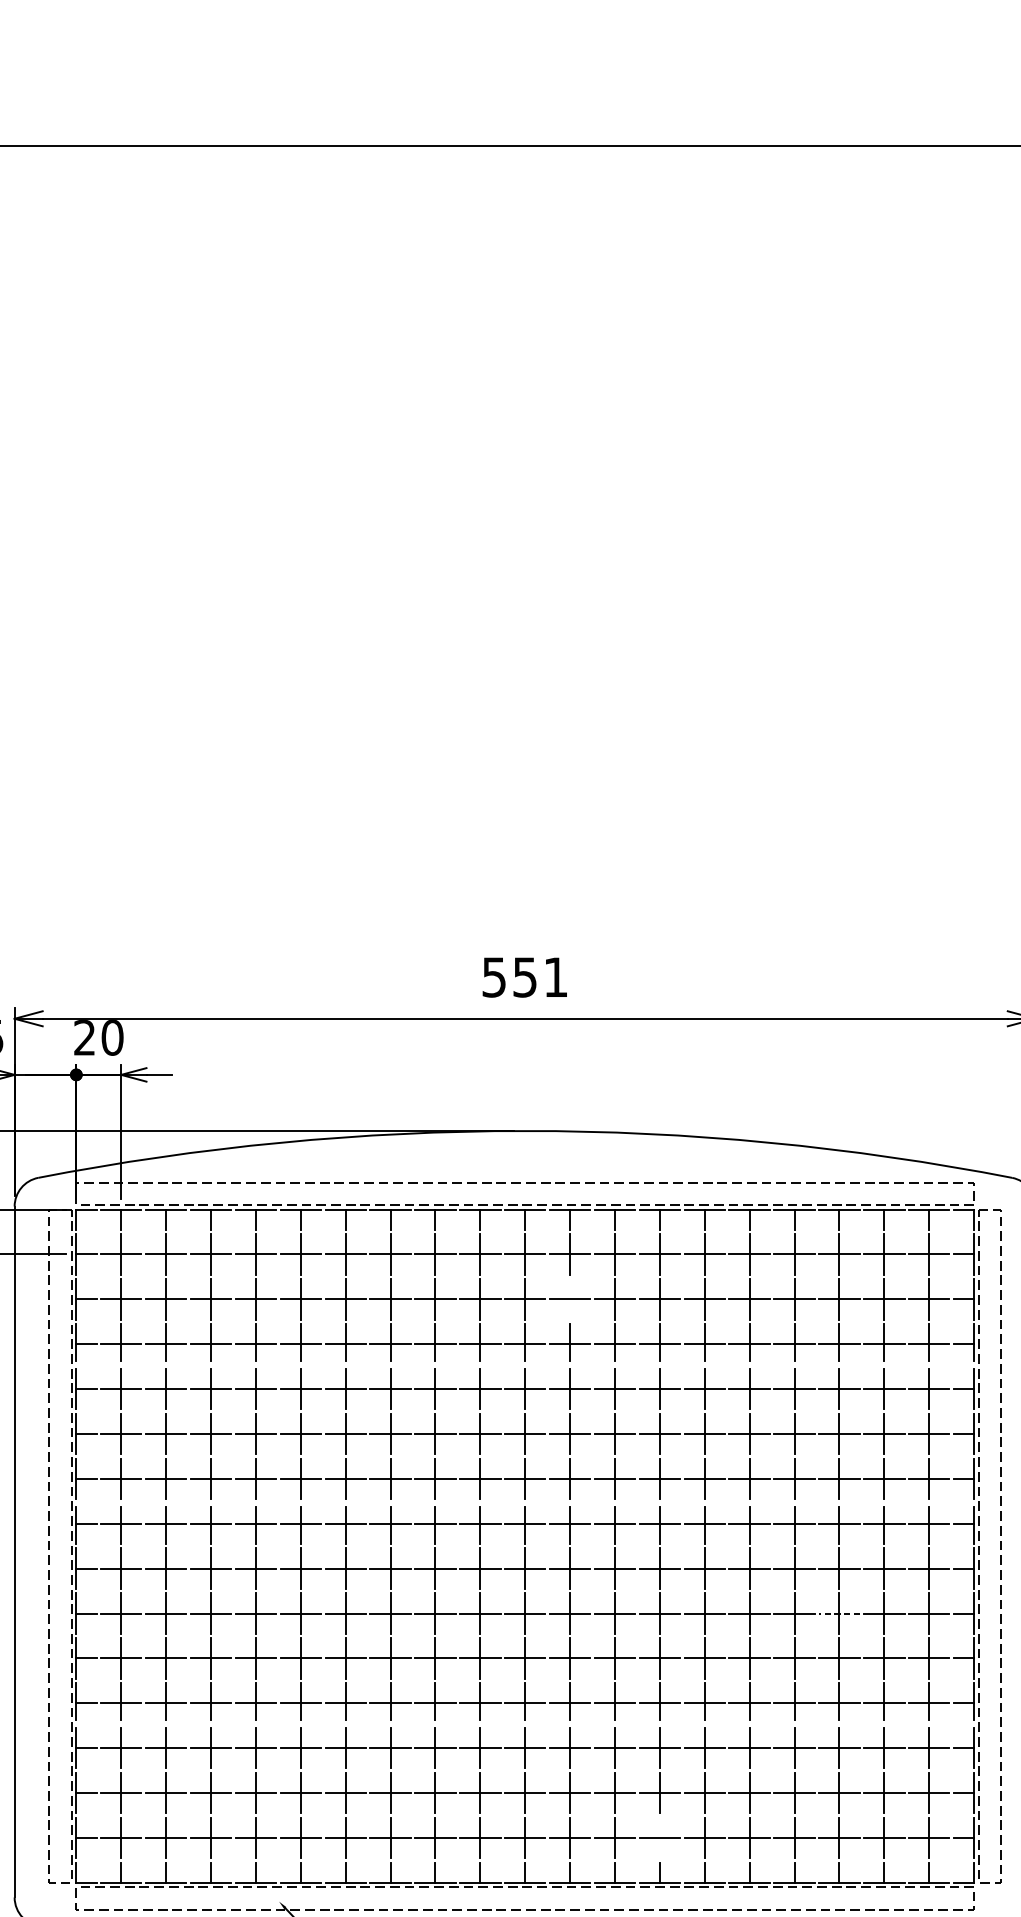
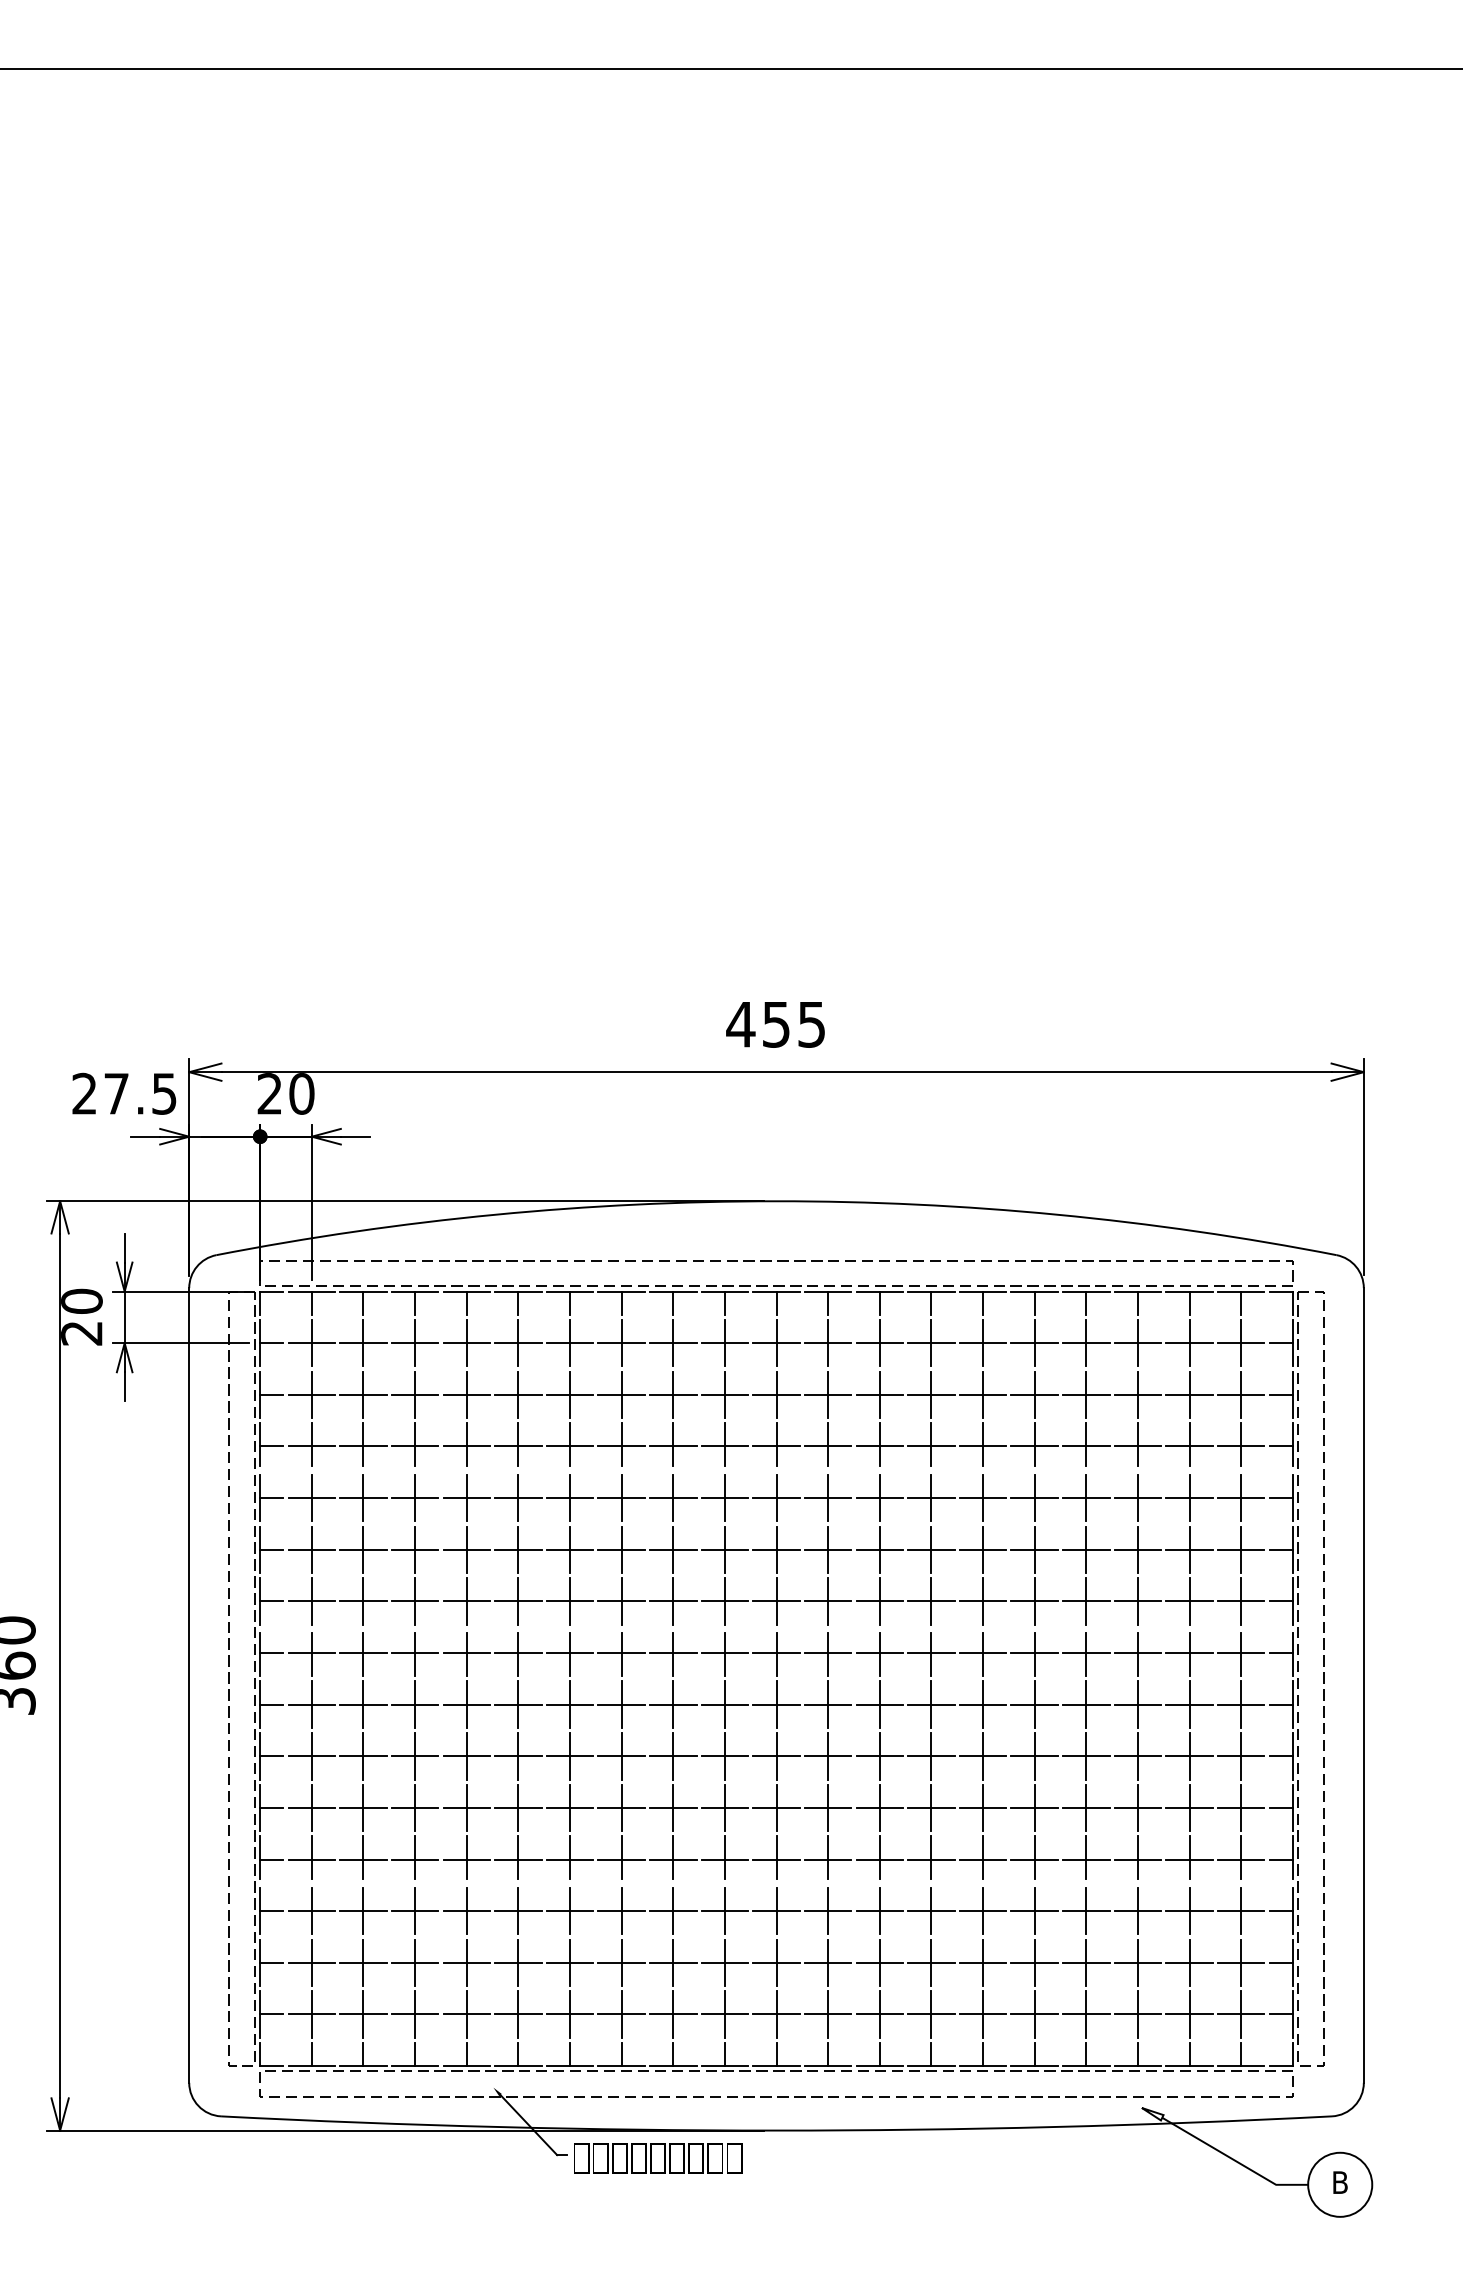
text: (524, 977) -> (775, 1024), 551 -> 455
line: (570, 1299) -> (828, 1394), added
line: (839, 1613) -> (1137, 1756), dashed -> solid
line: (659, 1838) -> (931, 2014), added

